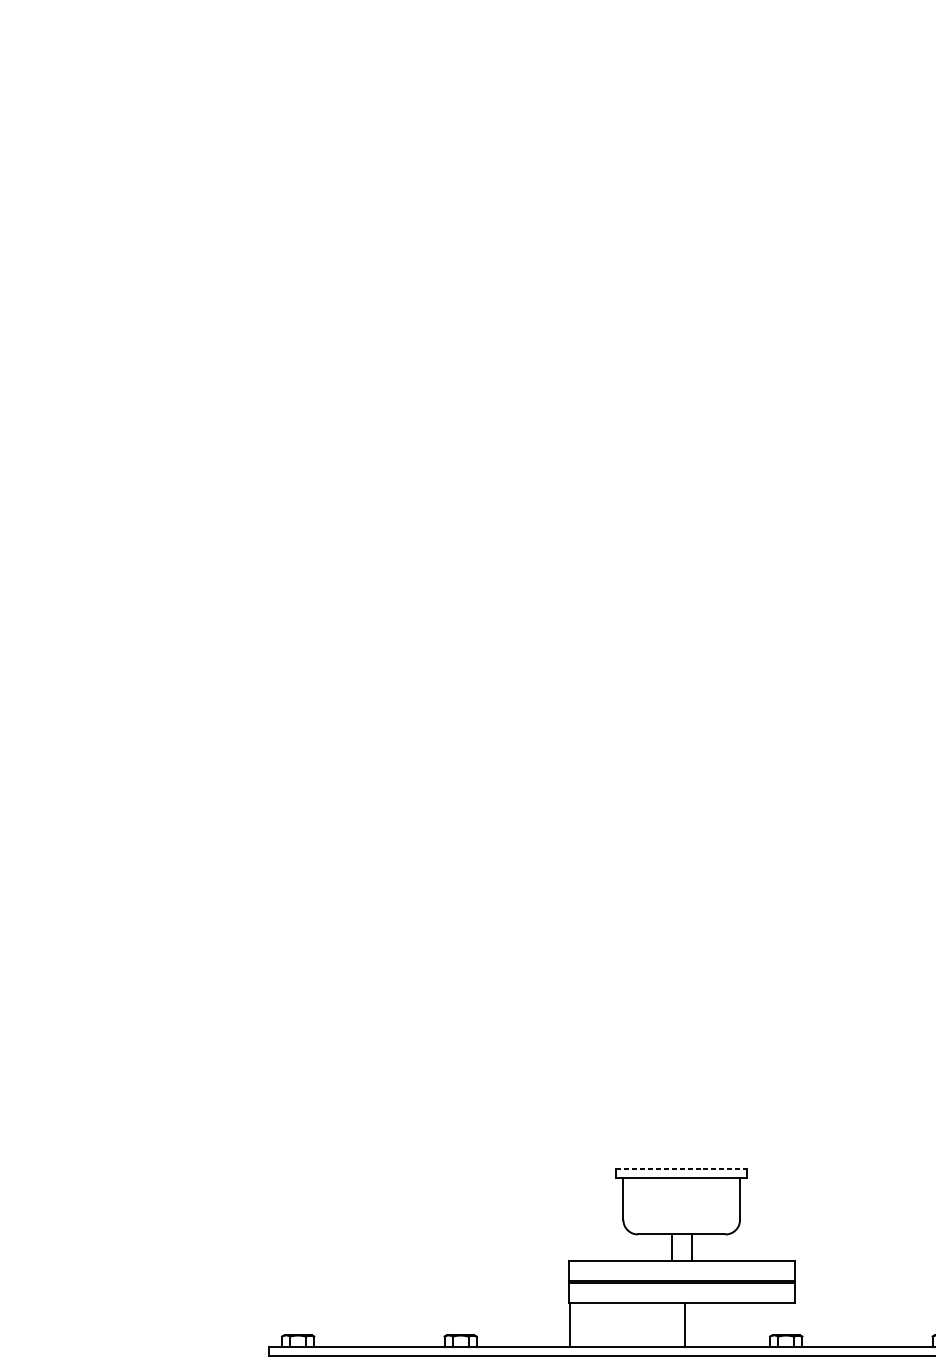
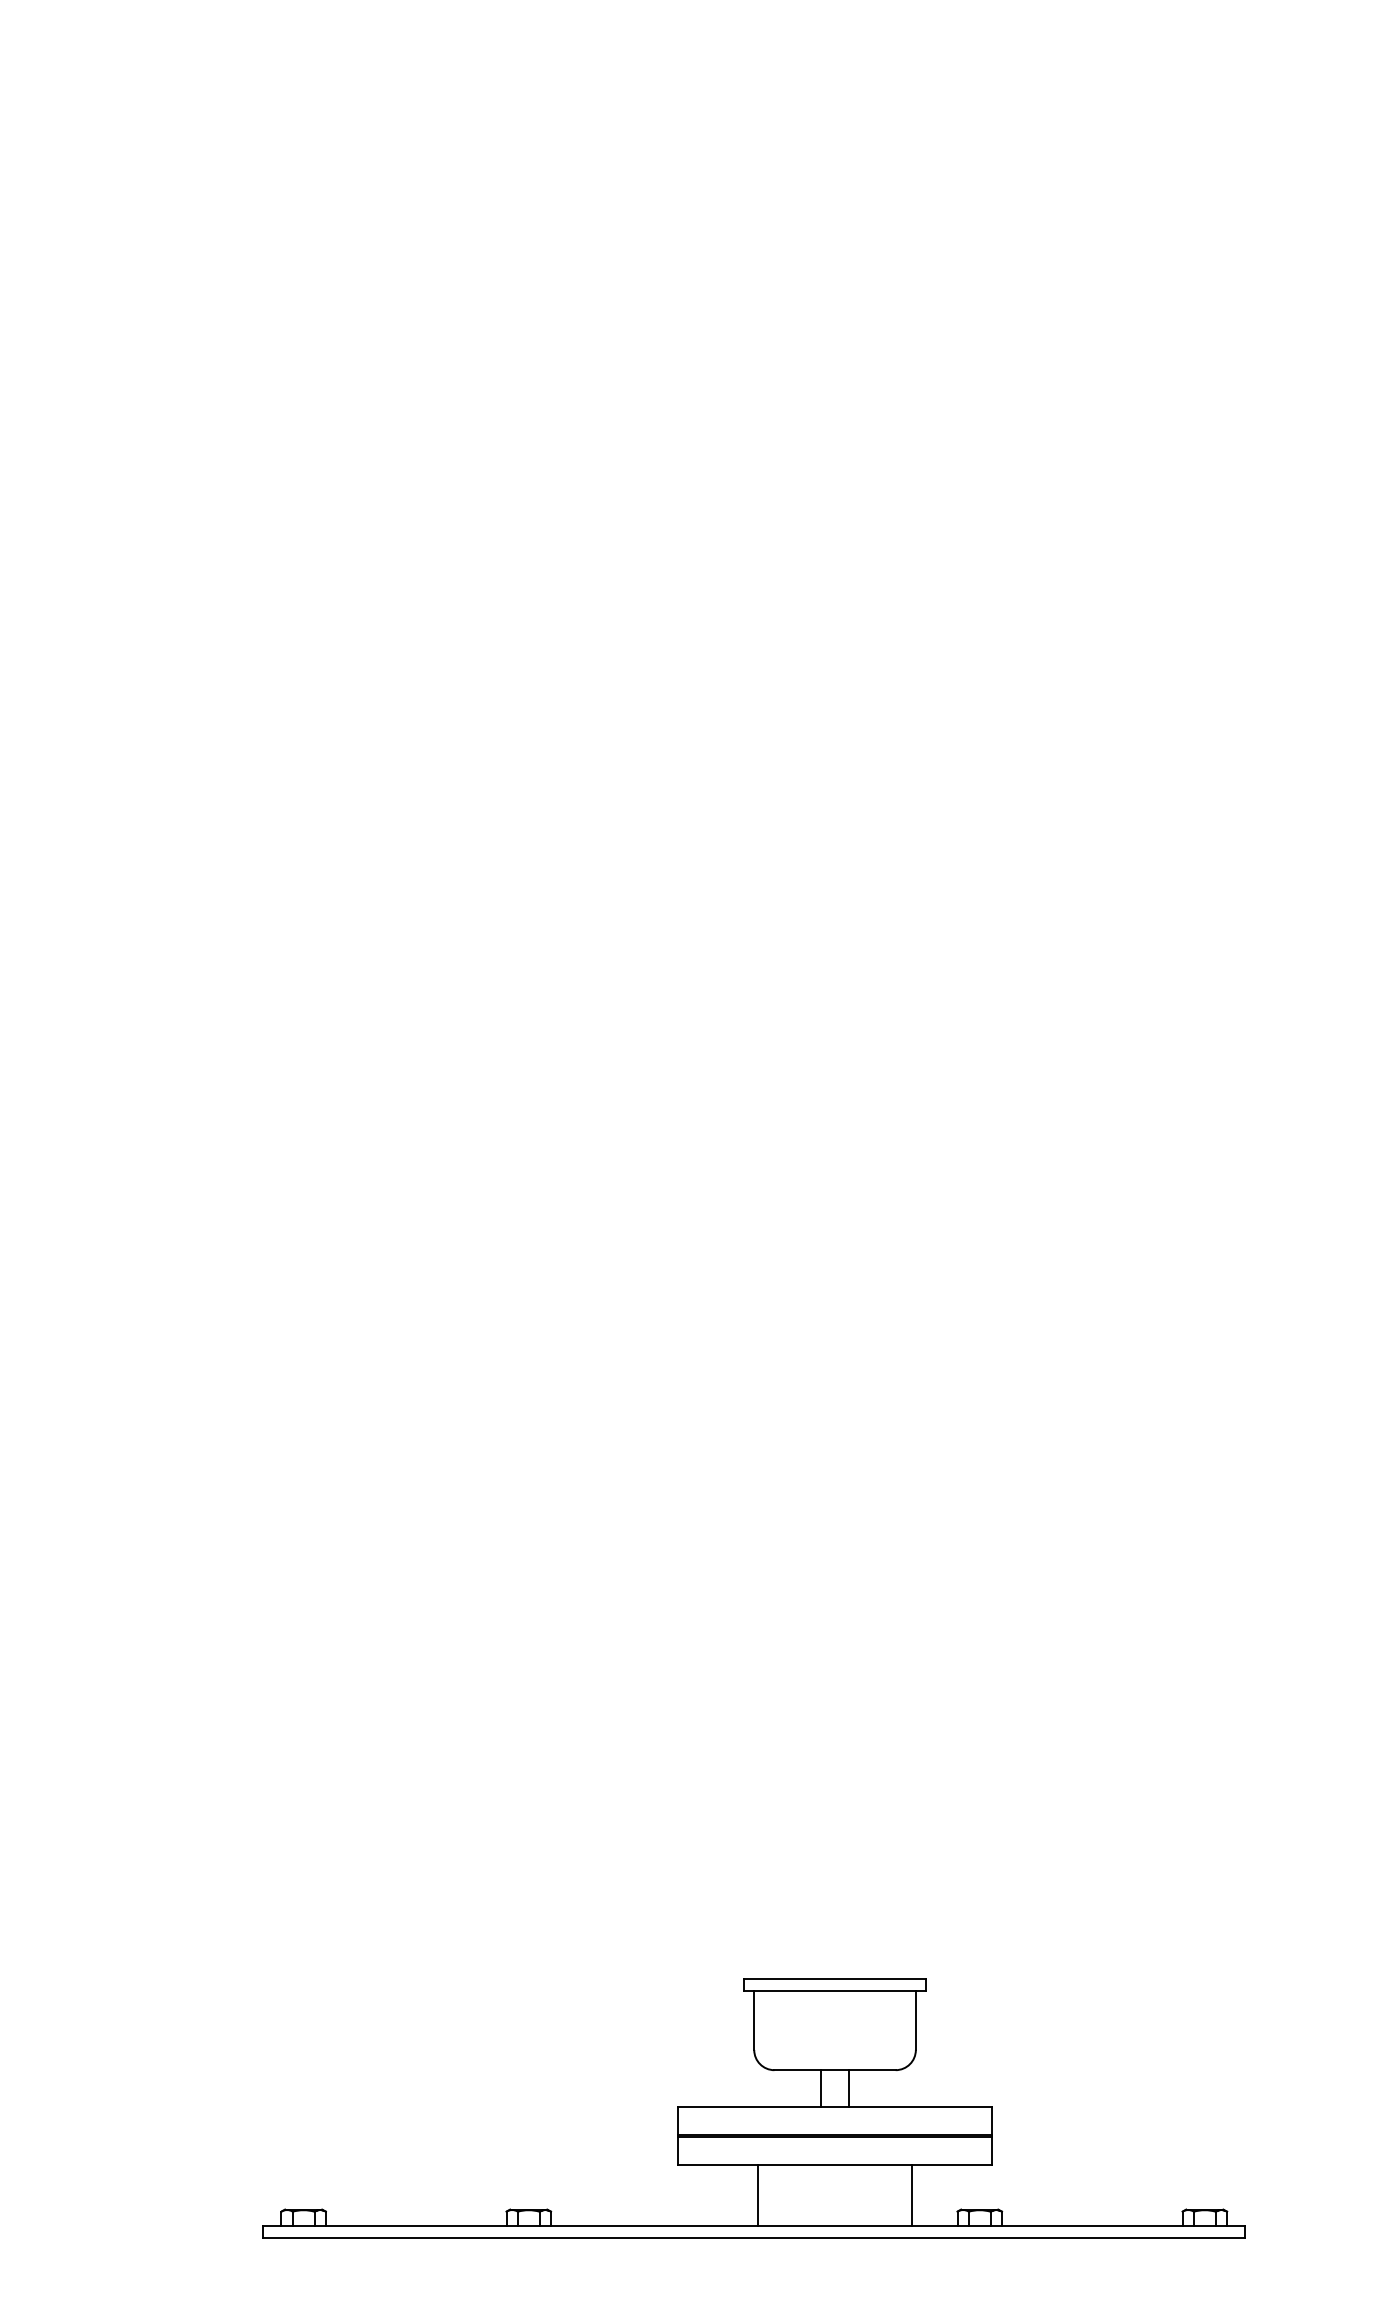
line: (682, 1169) -> (835, 1979), dashed -> solid
line: (570, 1324) -> (757, 2195), moved
line: (684, 1324) -> (912, 2195), moved

